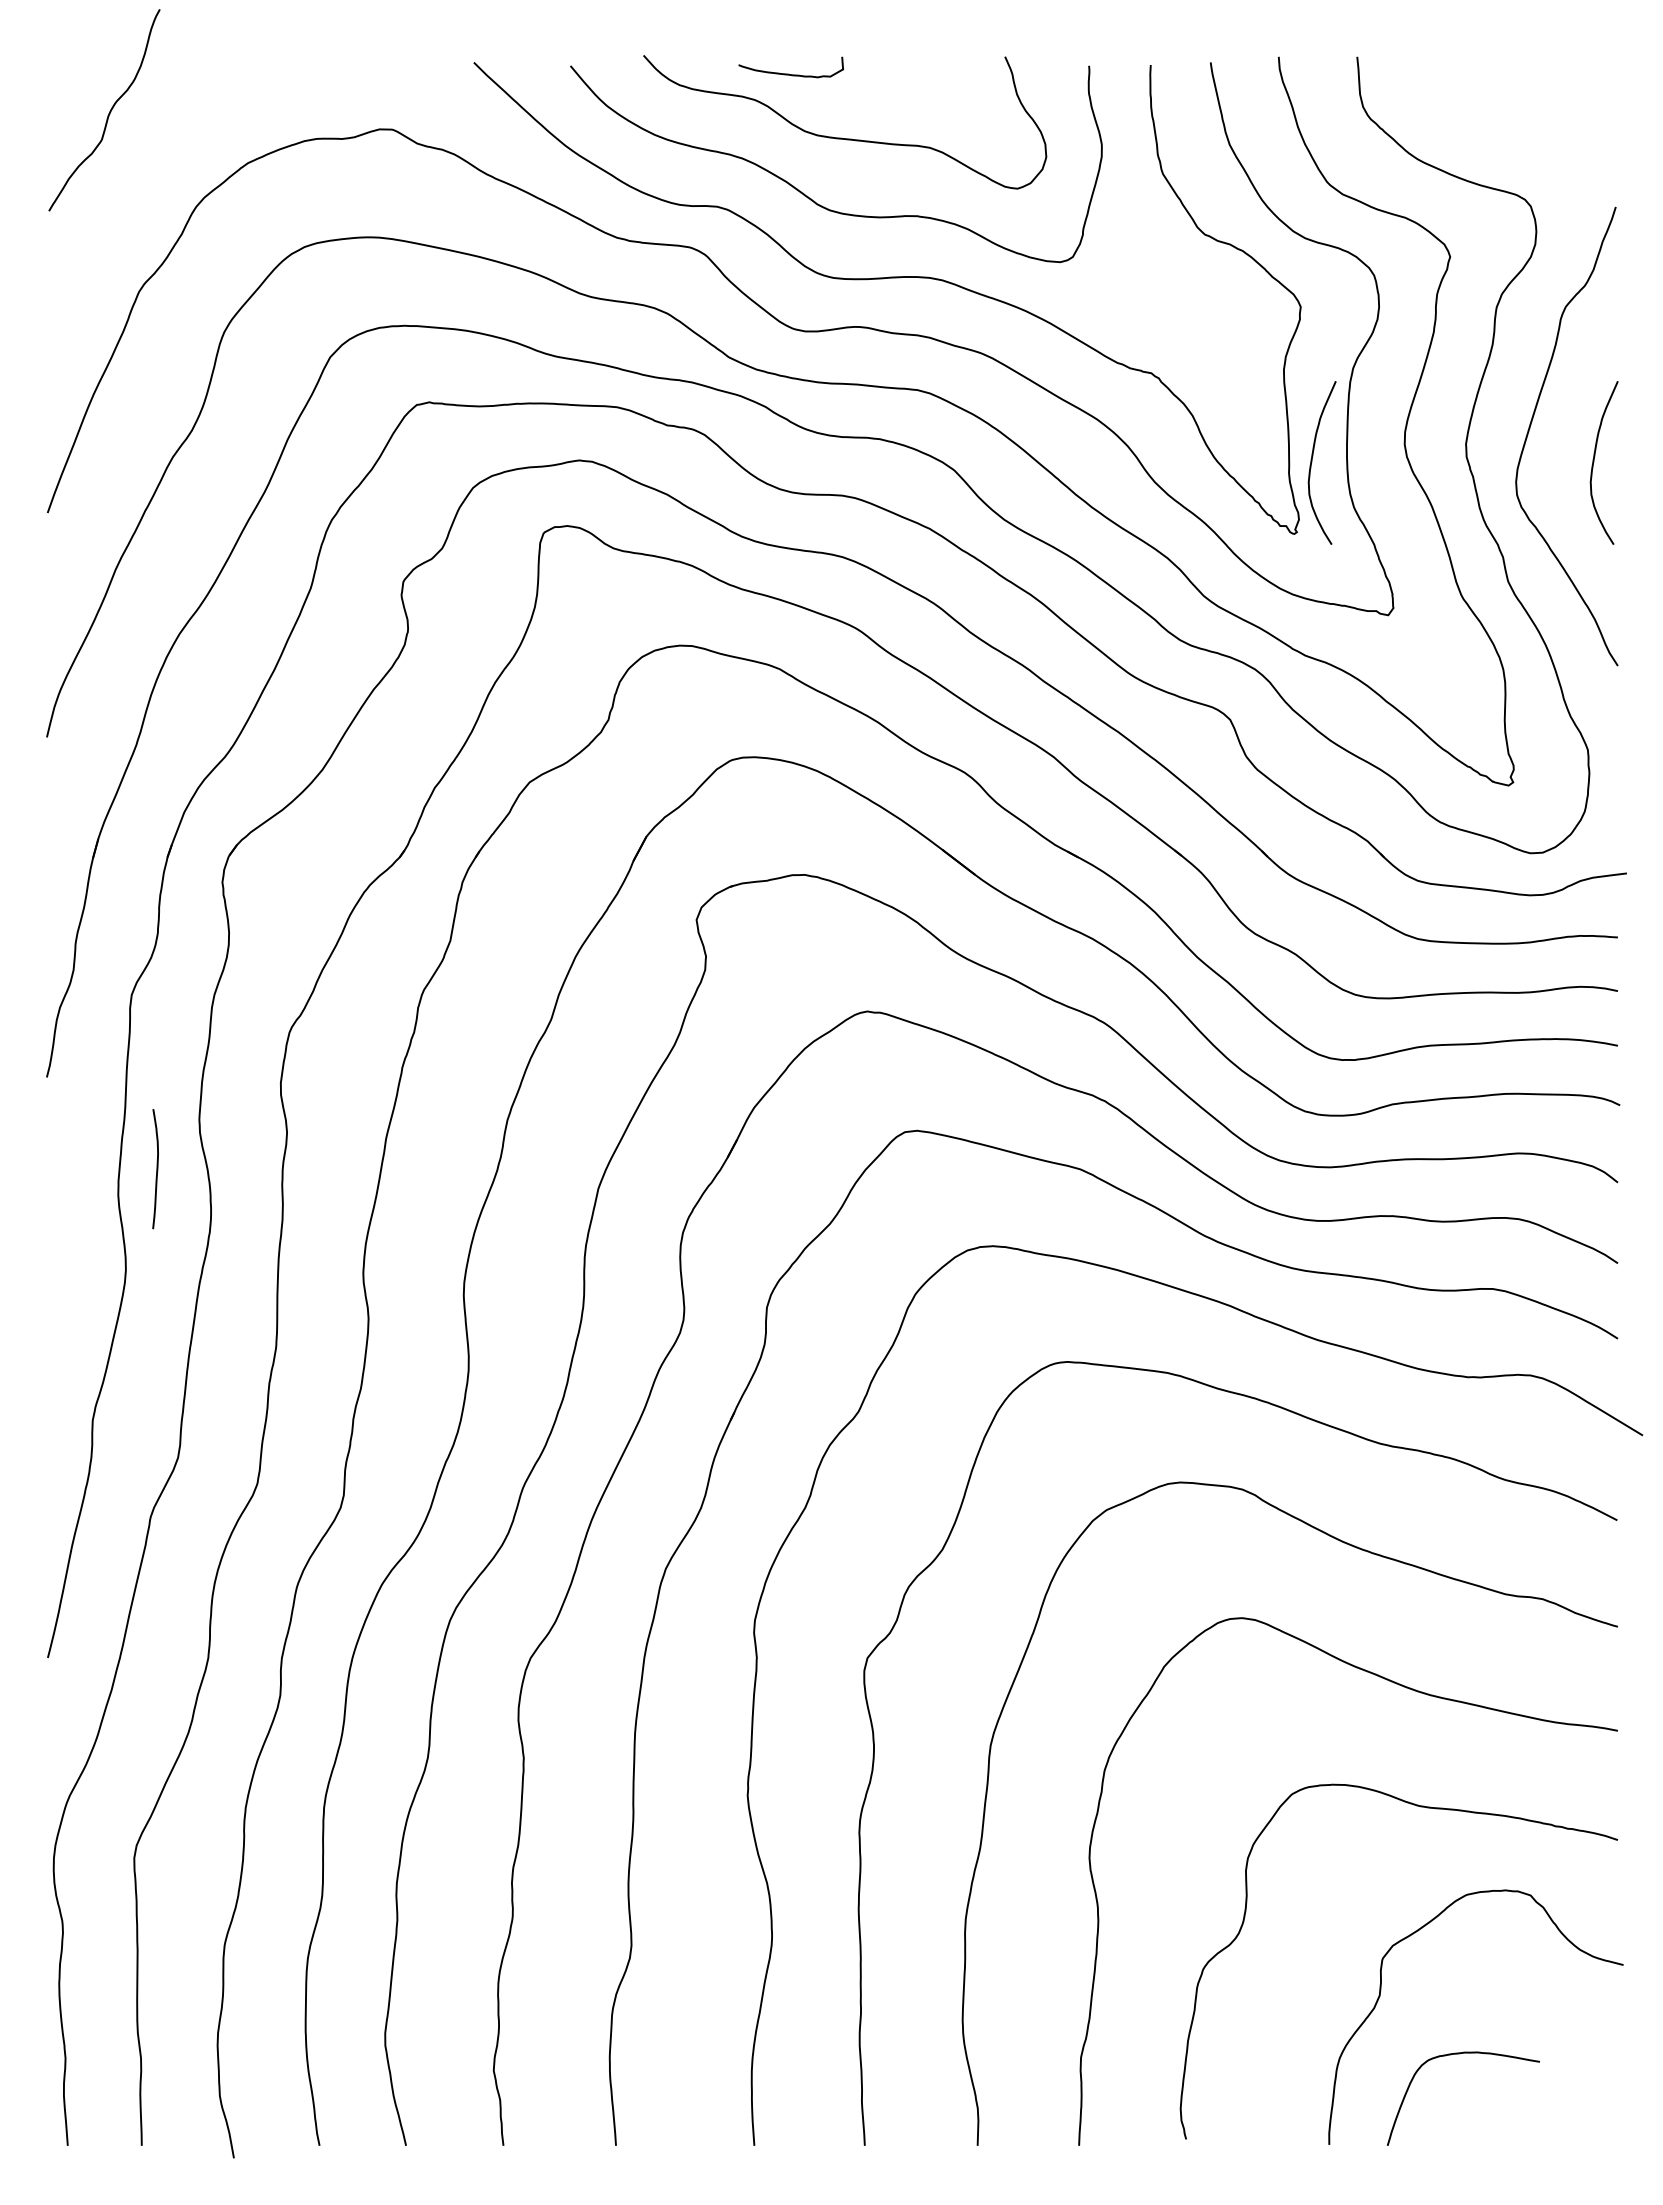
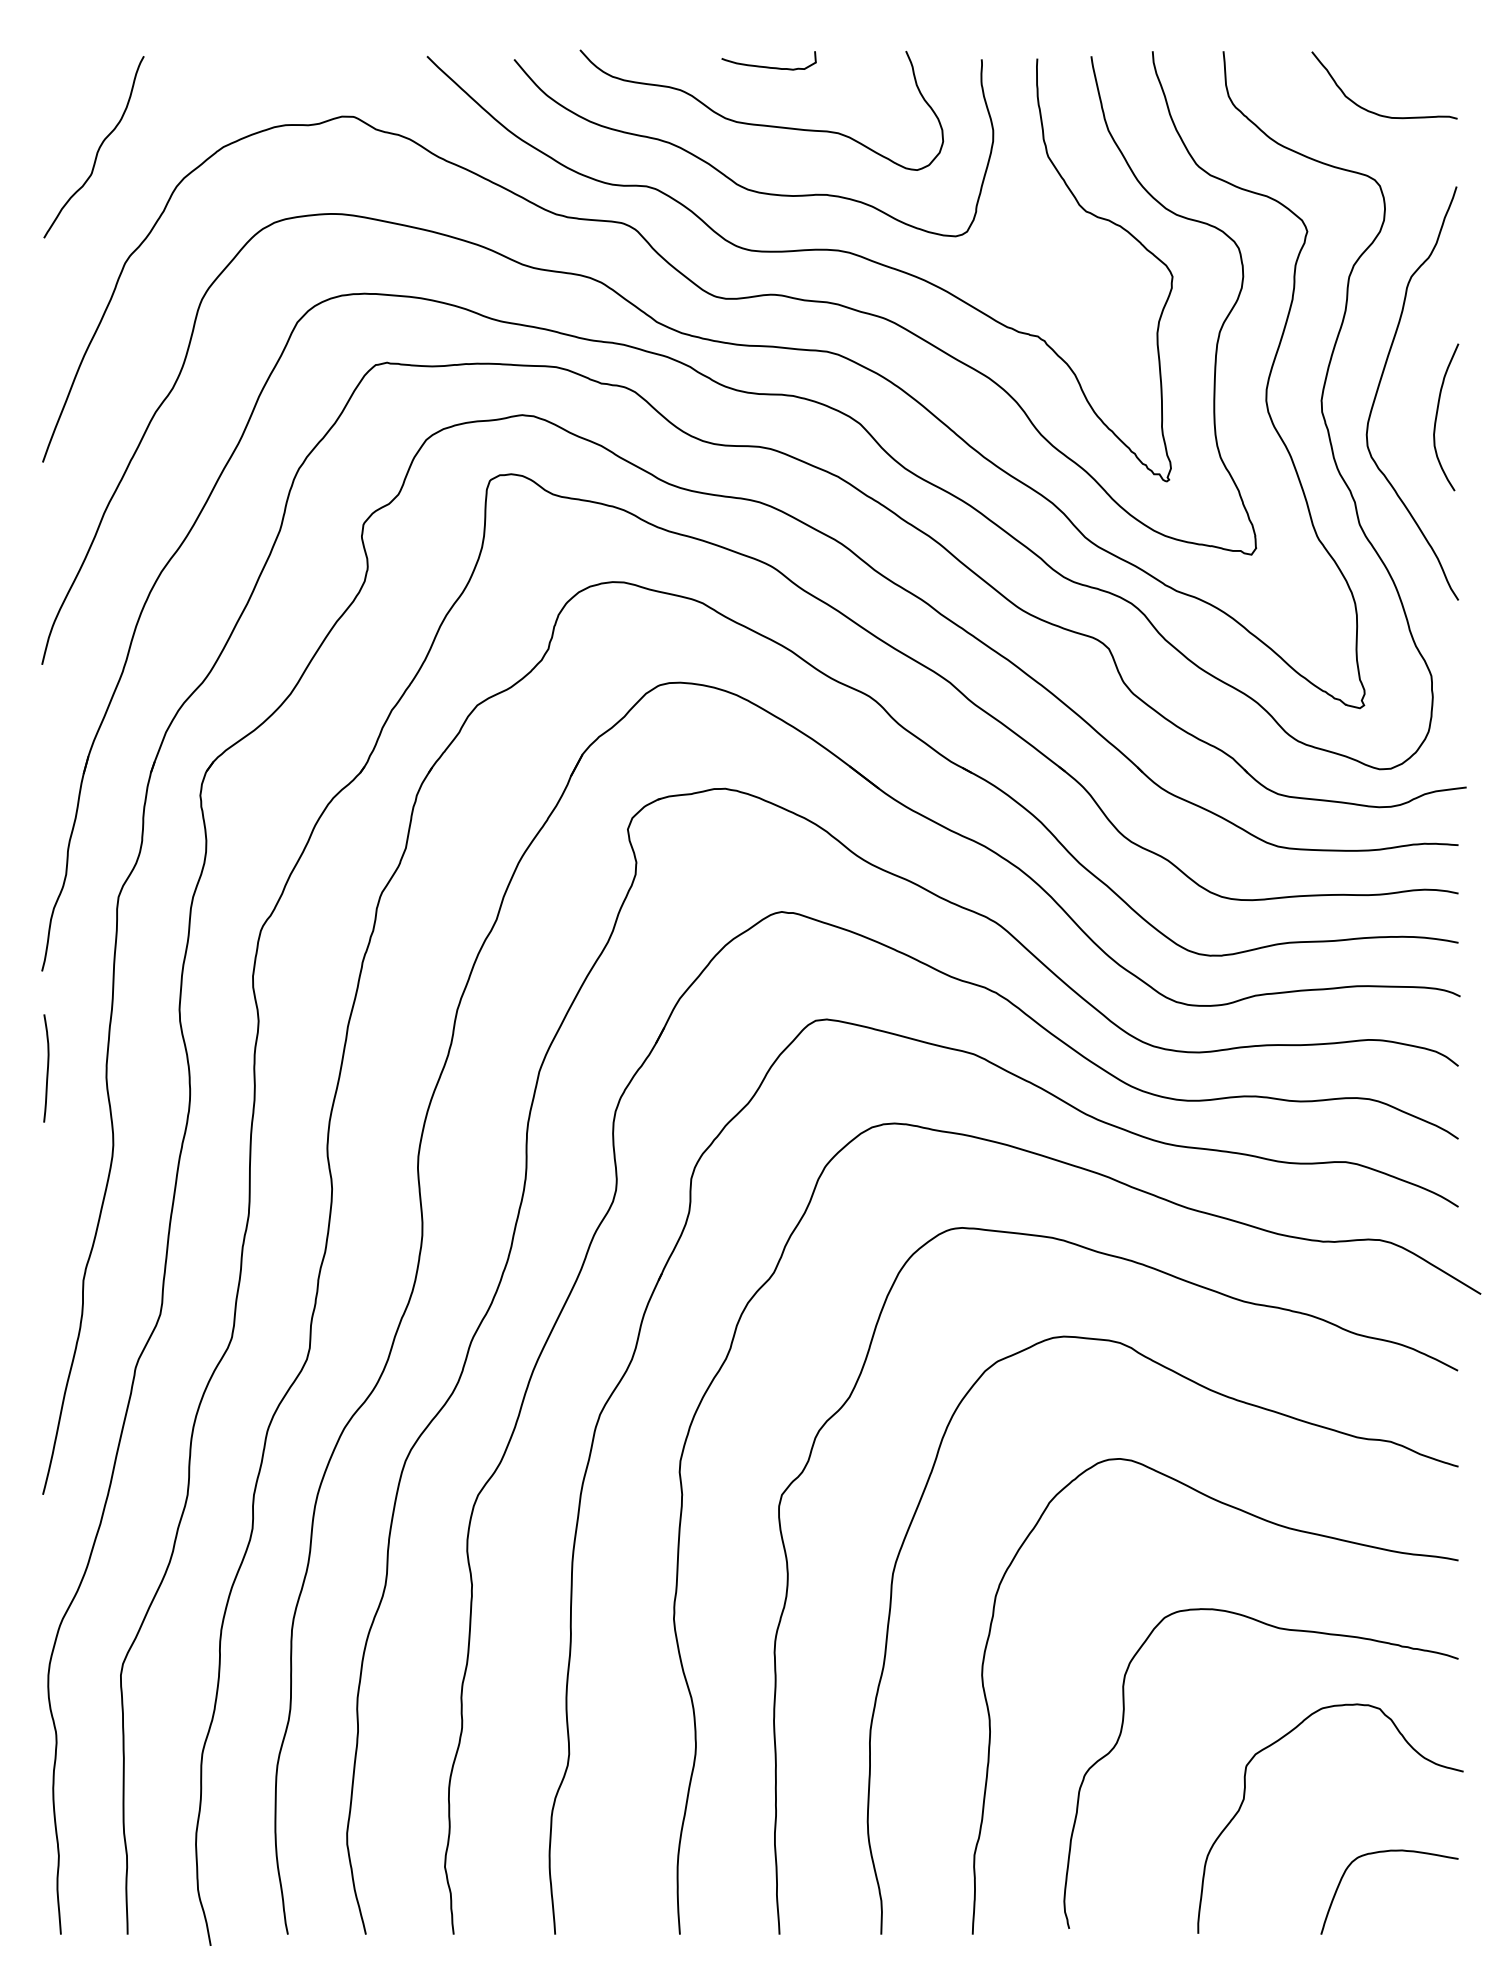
curve: (789, 73) -> (767, 66), moved
curve: (108, 113) -> (97, 150), moved
curve: (1522, 123) -> (1372, 111), added
curve: (1312, 462) -> (1183, 416), removed
curve: (156, 1169) -> (47, 1068), moved
curve: (1460, 2054) -> (1386, 1852), moved

